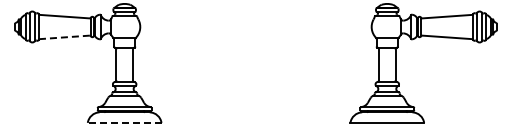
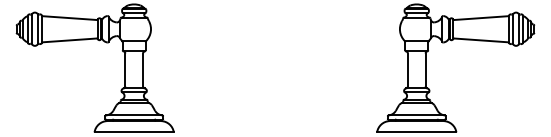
line: (64, 37) -> (69, 40), dashed -> solid
line: (124, 122) -> (134, 131), dashed -> solid

